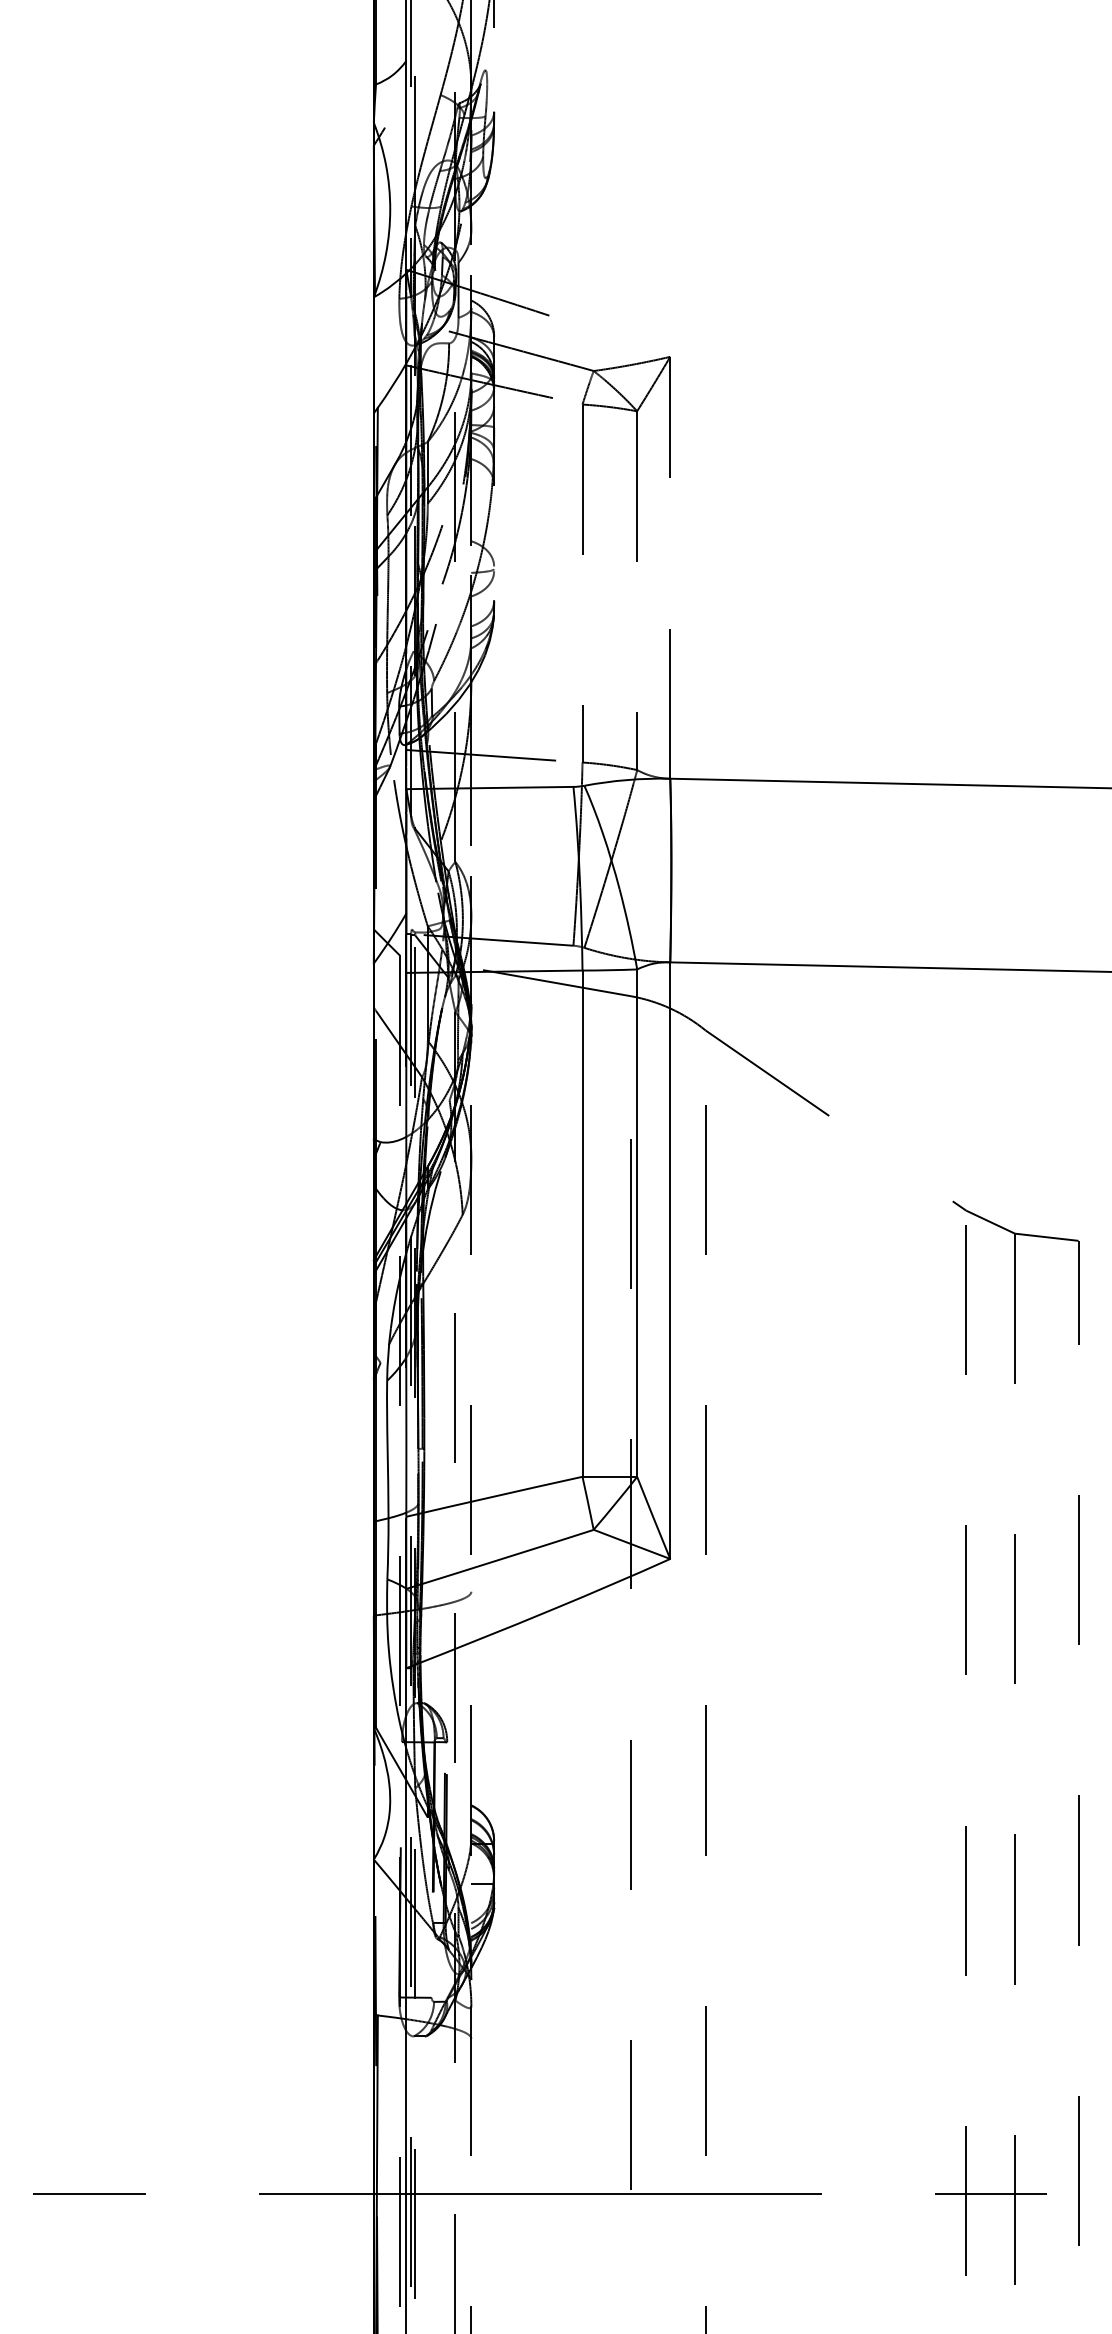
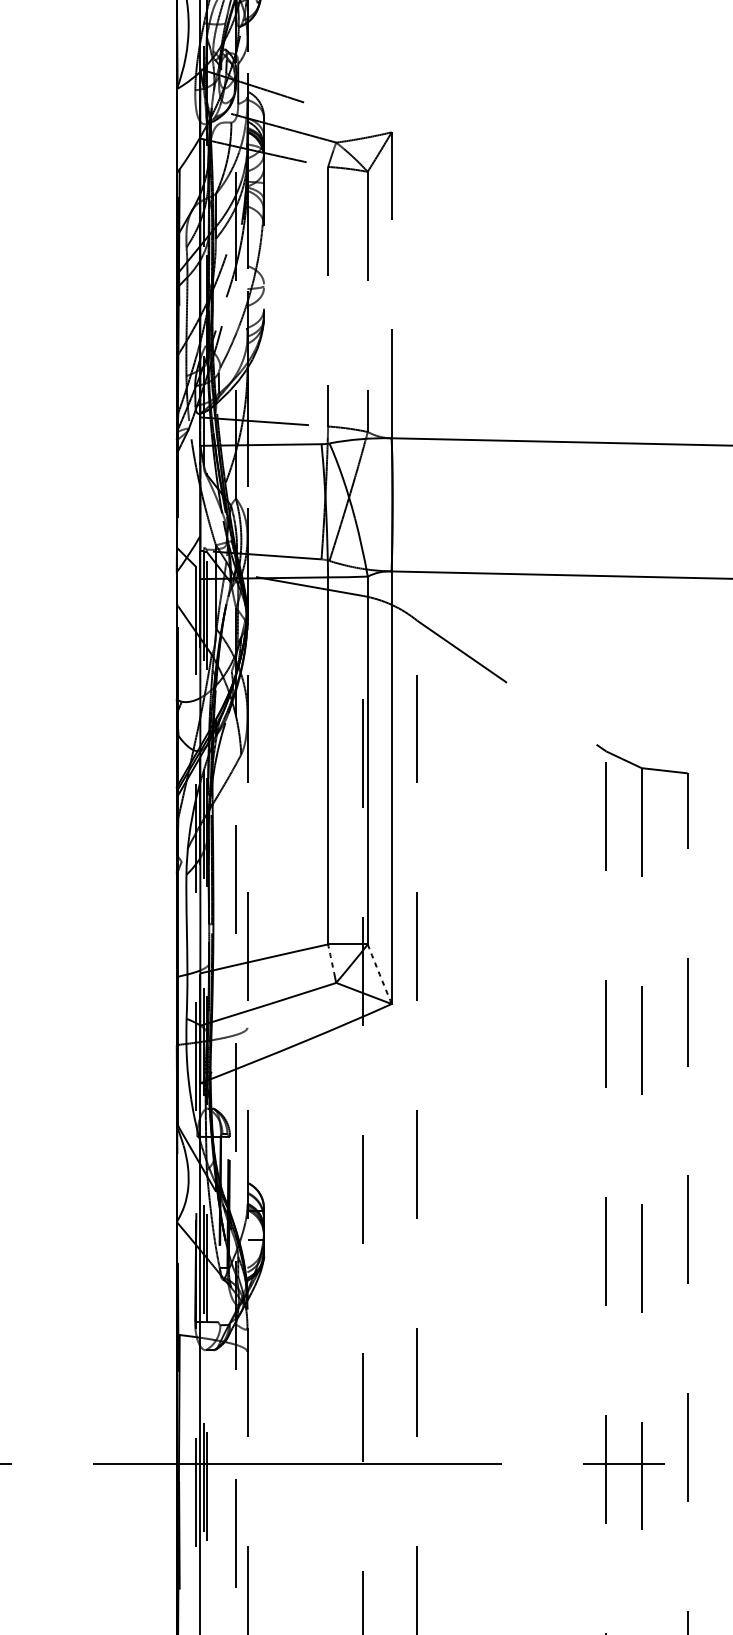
arc: (587, 1499) -> (331, 960), solid -> dashed
arc: (653, 1517) -> (379, 973), solid -> dashed

